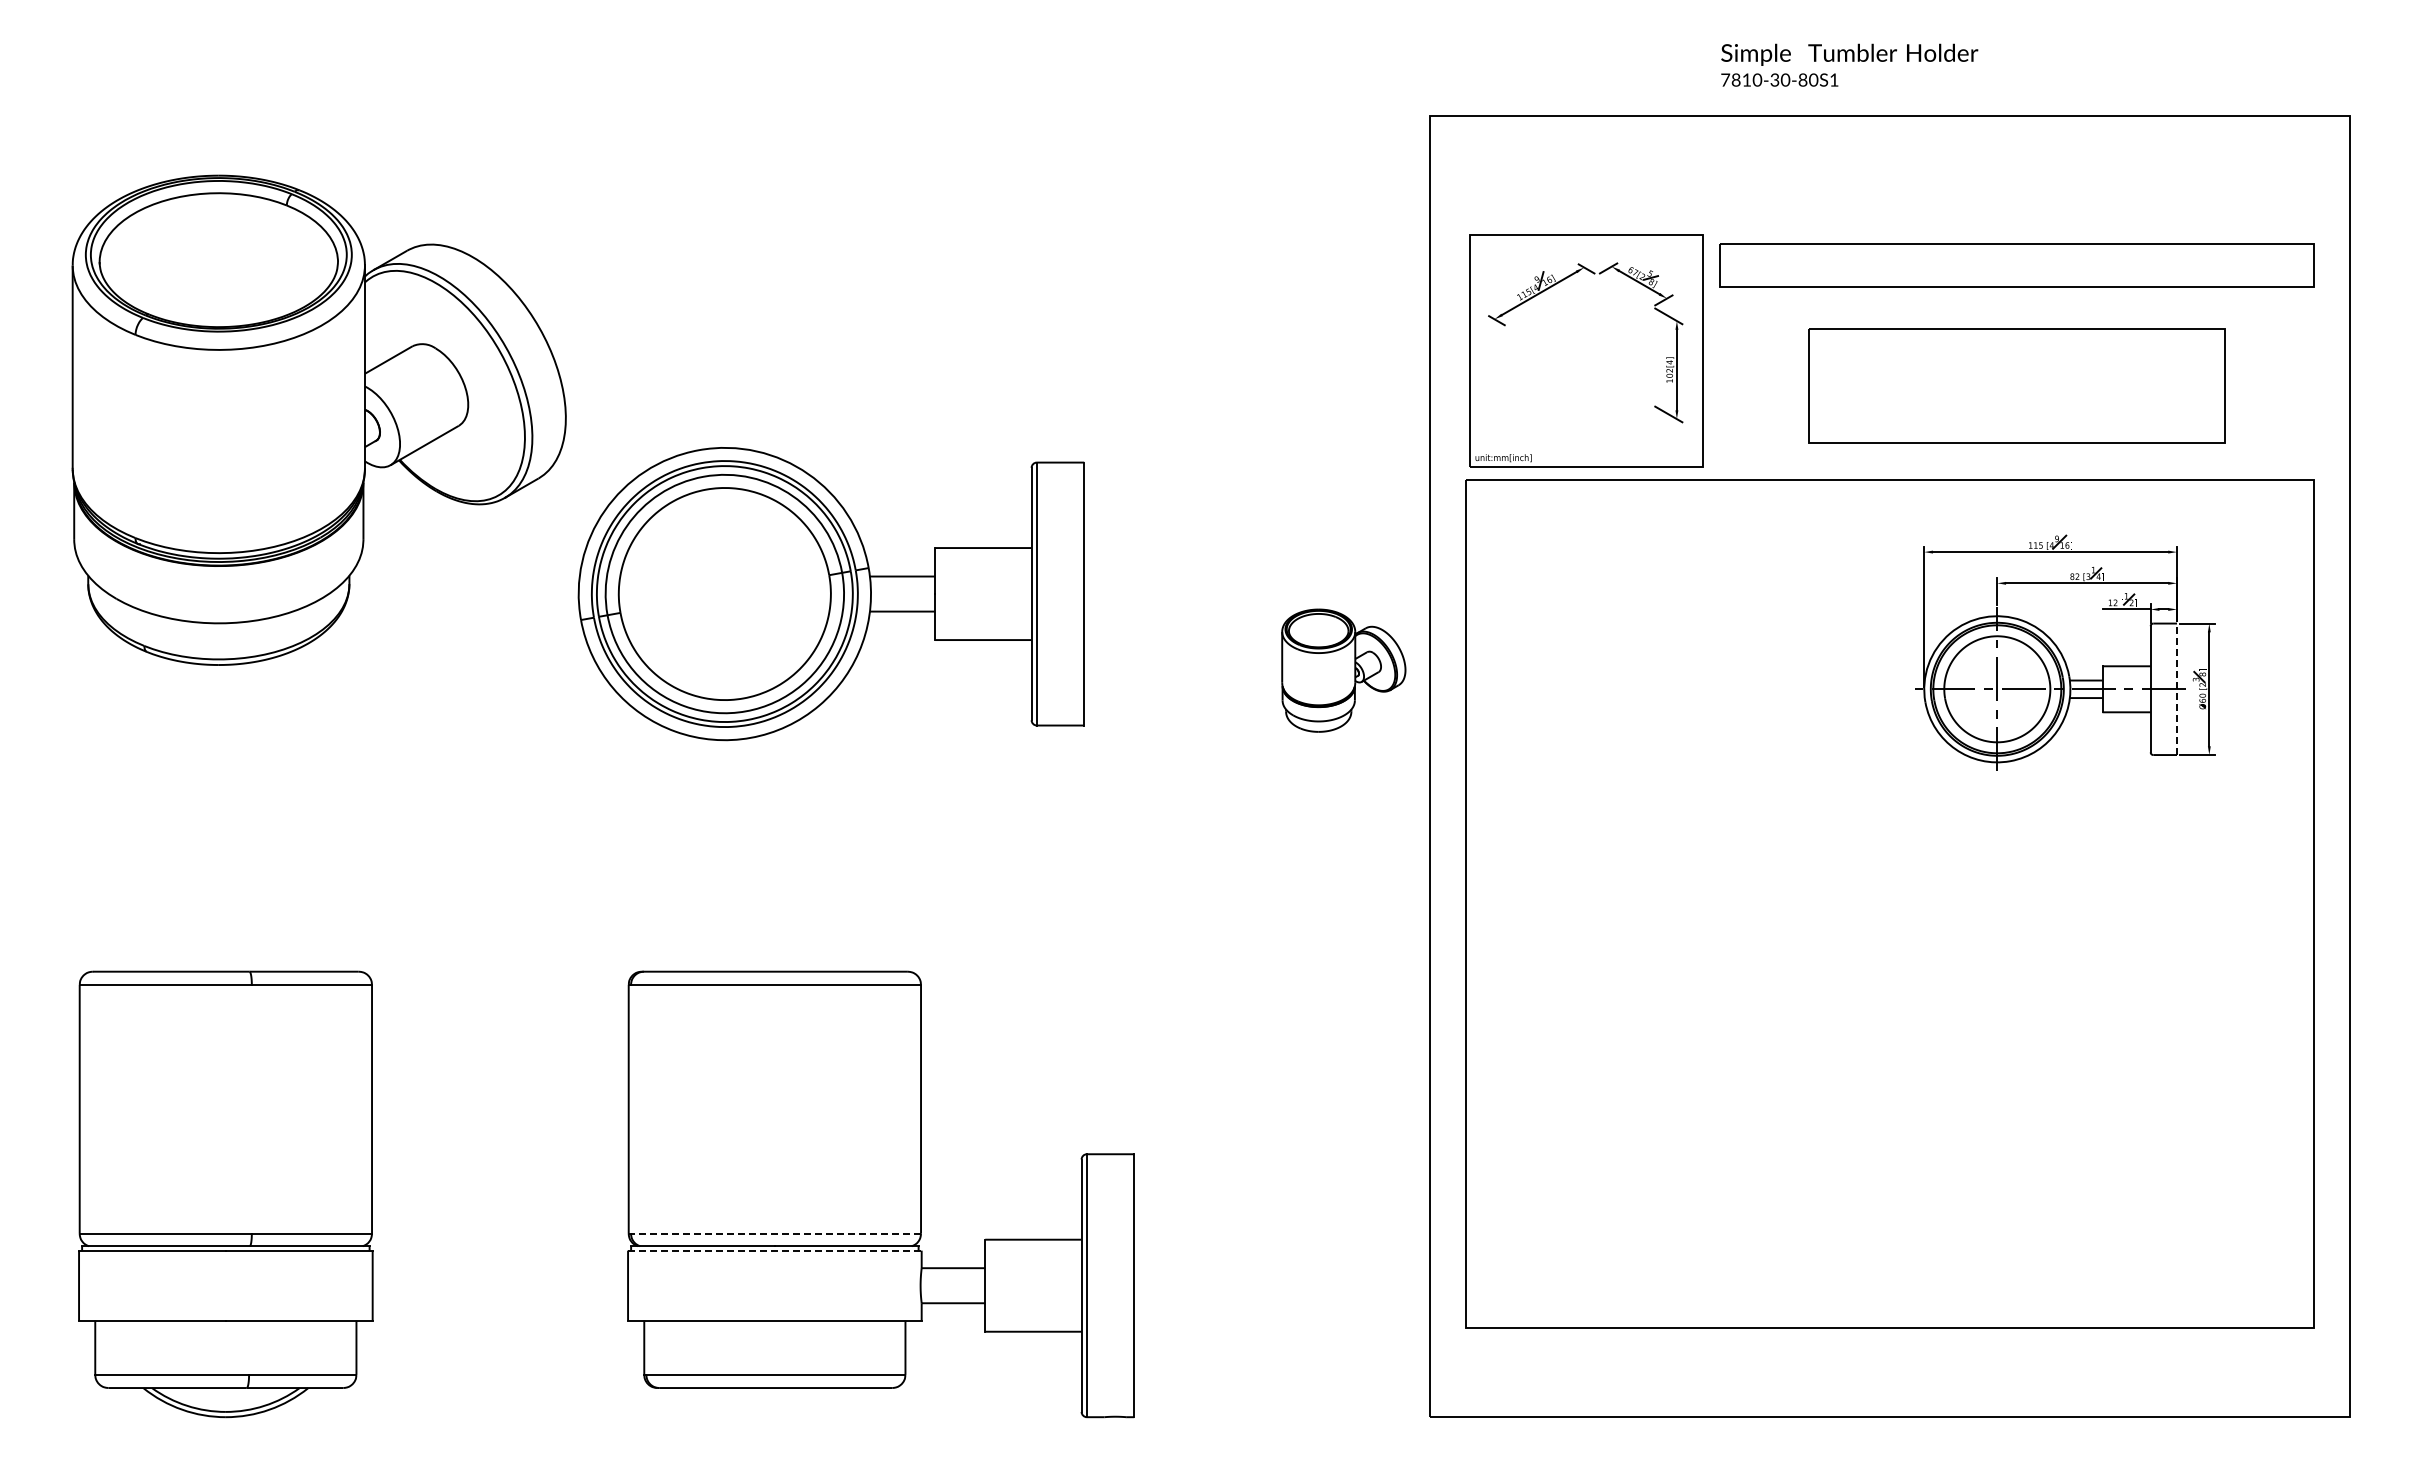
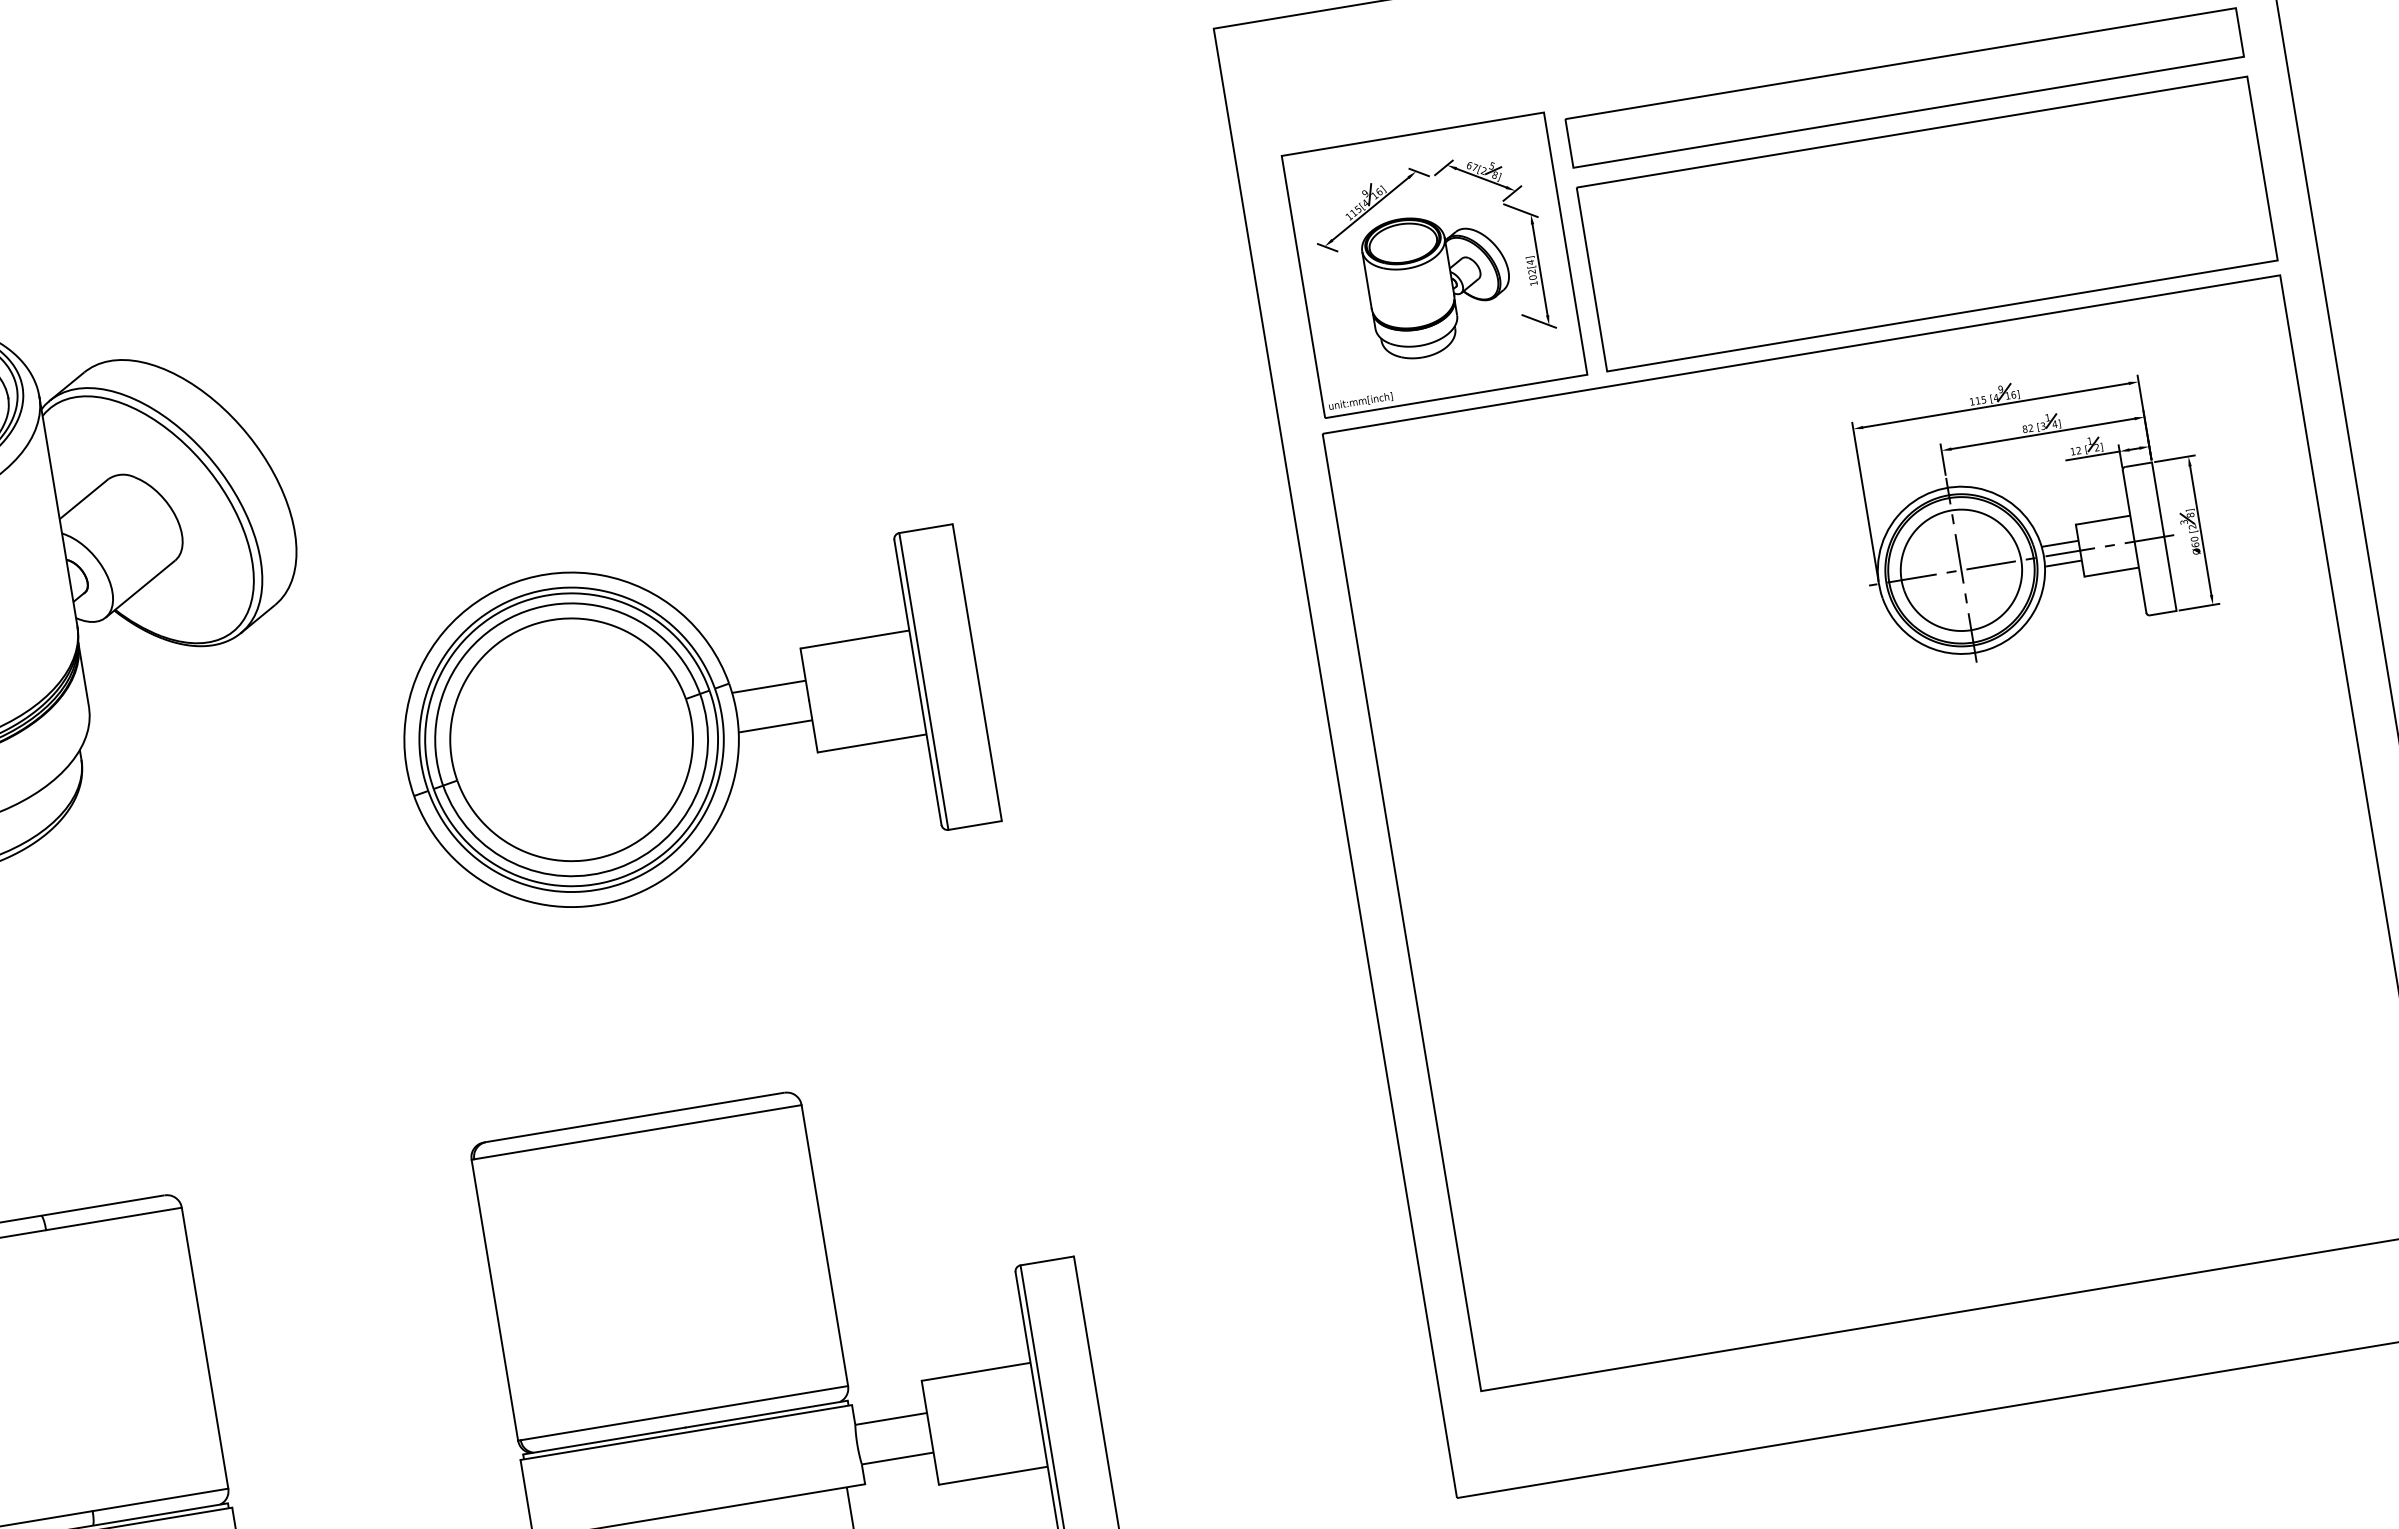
part: (2016, 385) -> (1926, 223), size x1.43
part: (830, 594) -> (690, 720), moved
part: (1343, 670) -> (1438, 283), moved
line: (2177, 689) -> (2164, 536), dashed -> solid
line: (776, 1233) -> (684, 1412), dashed -> solid
line: (774, 1250) -> (685, 1432), dashed -> solid

